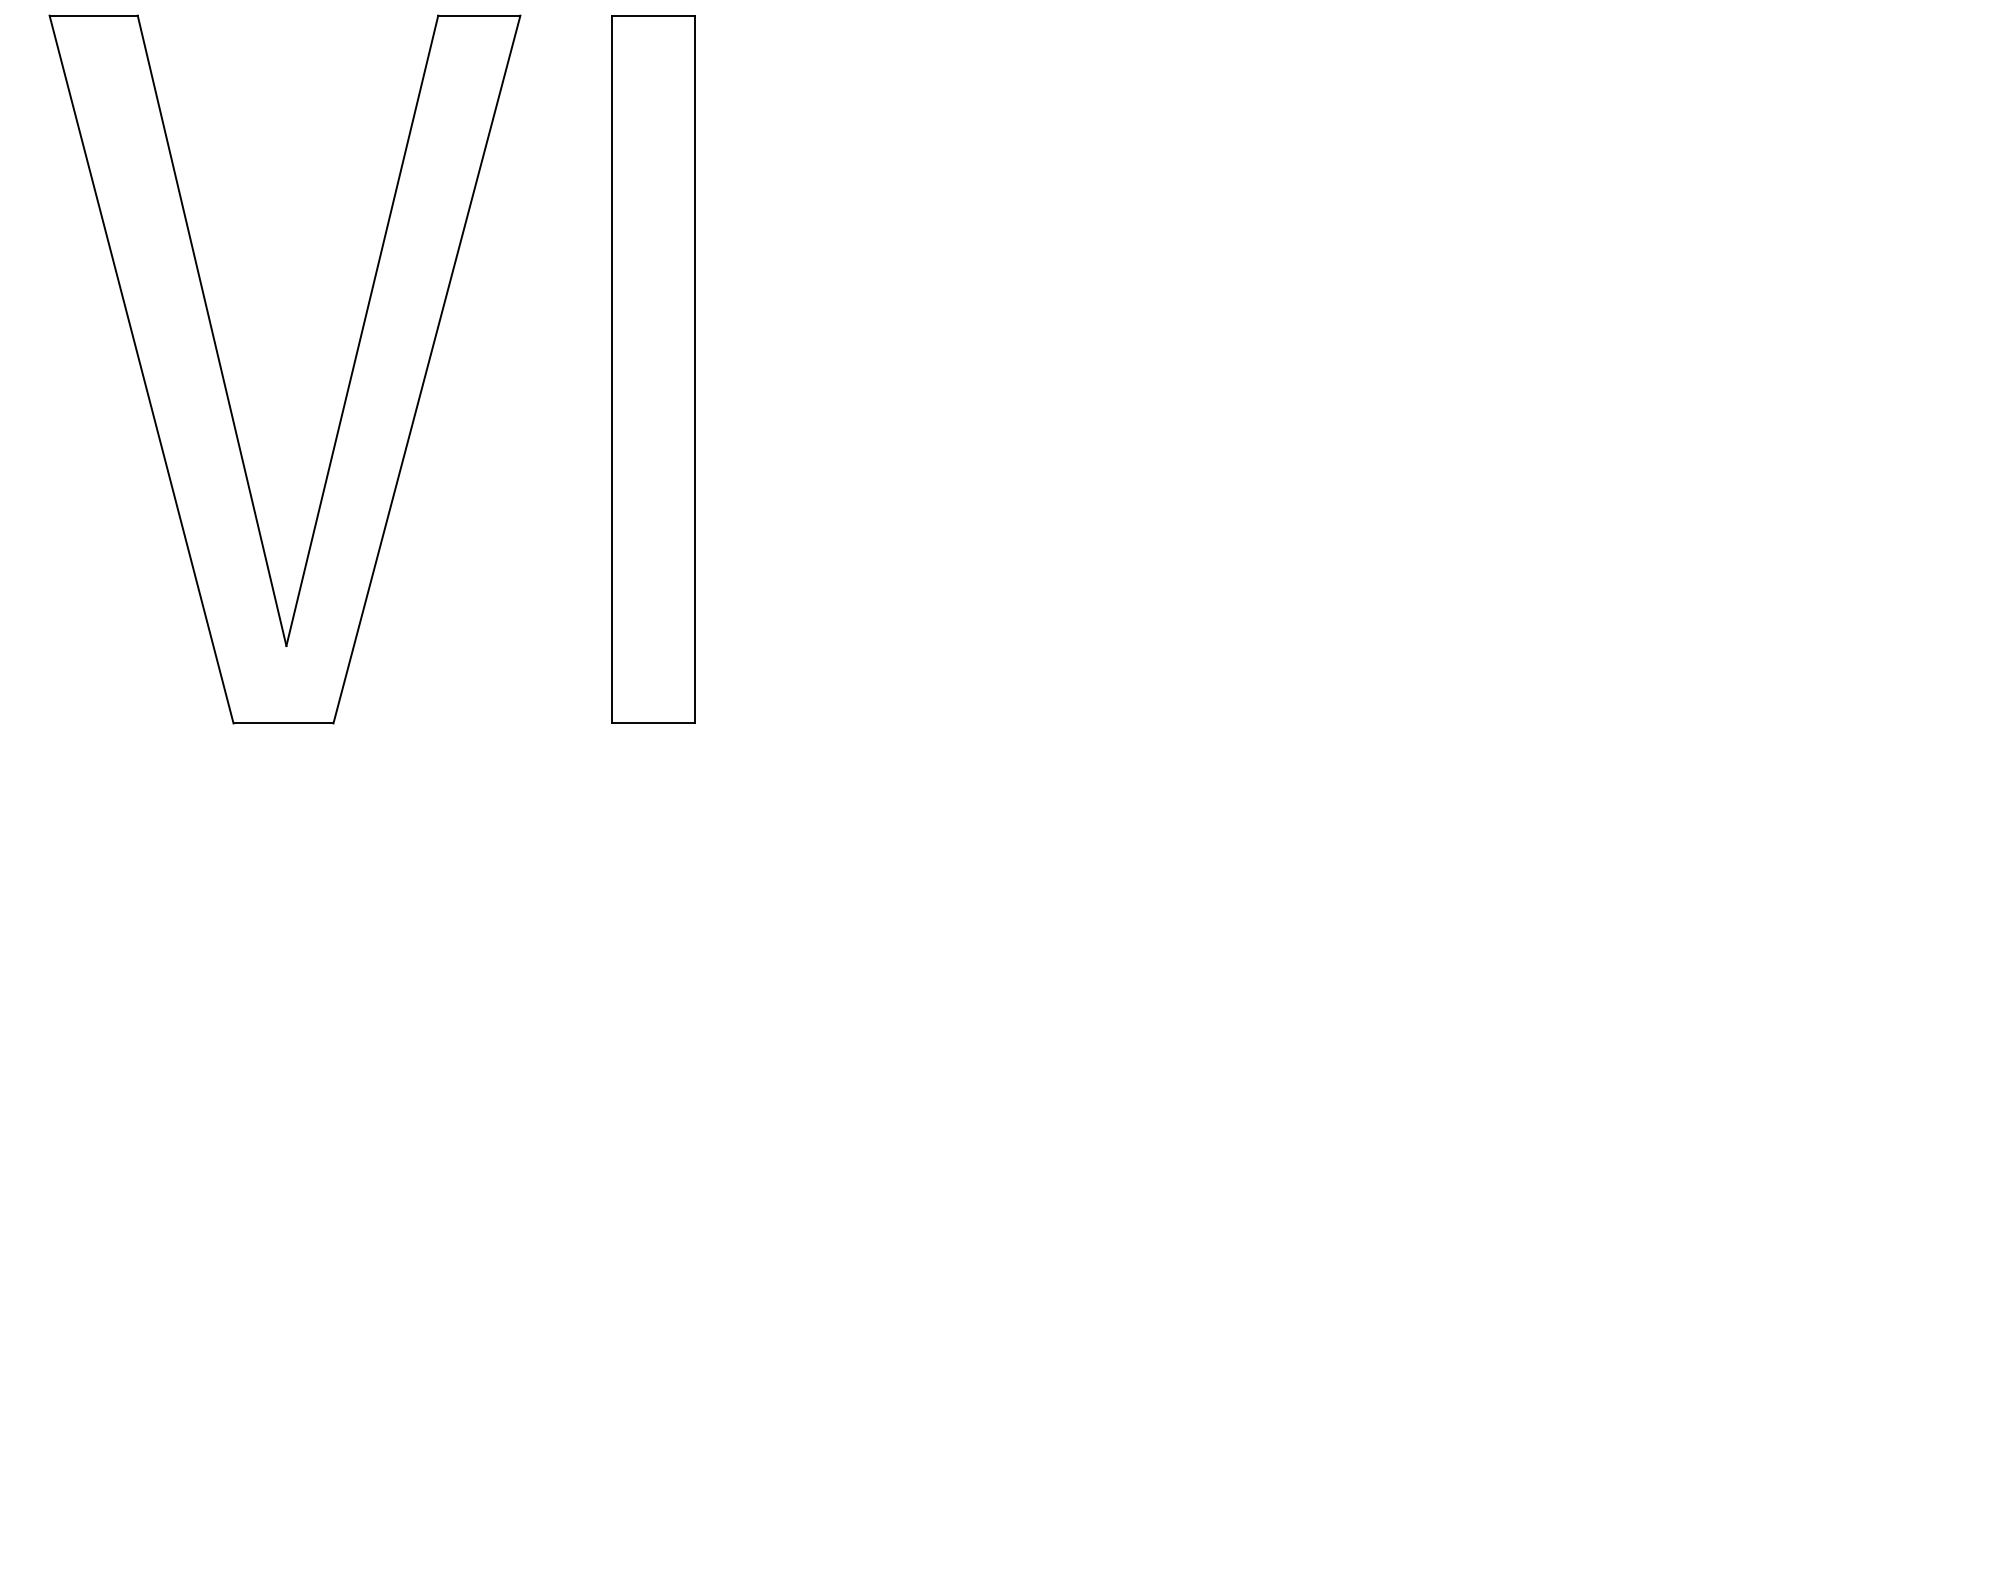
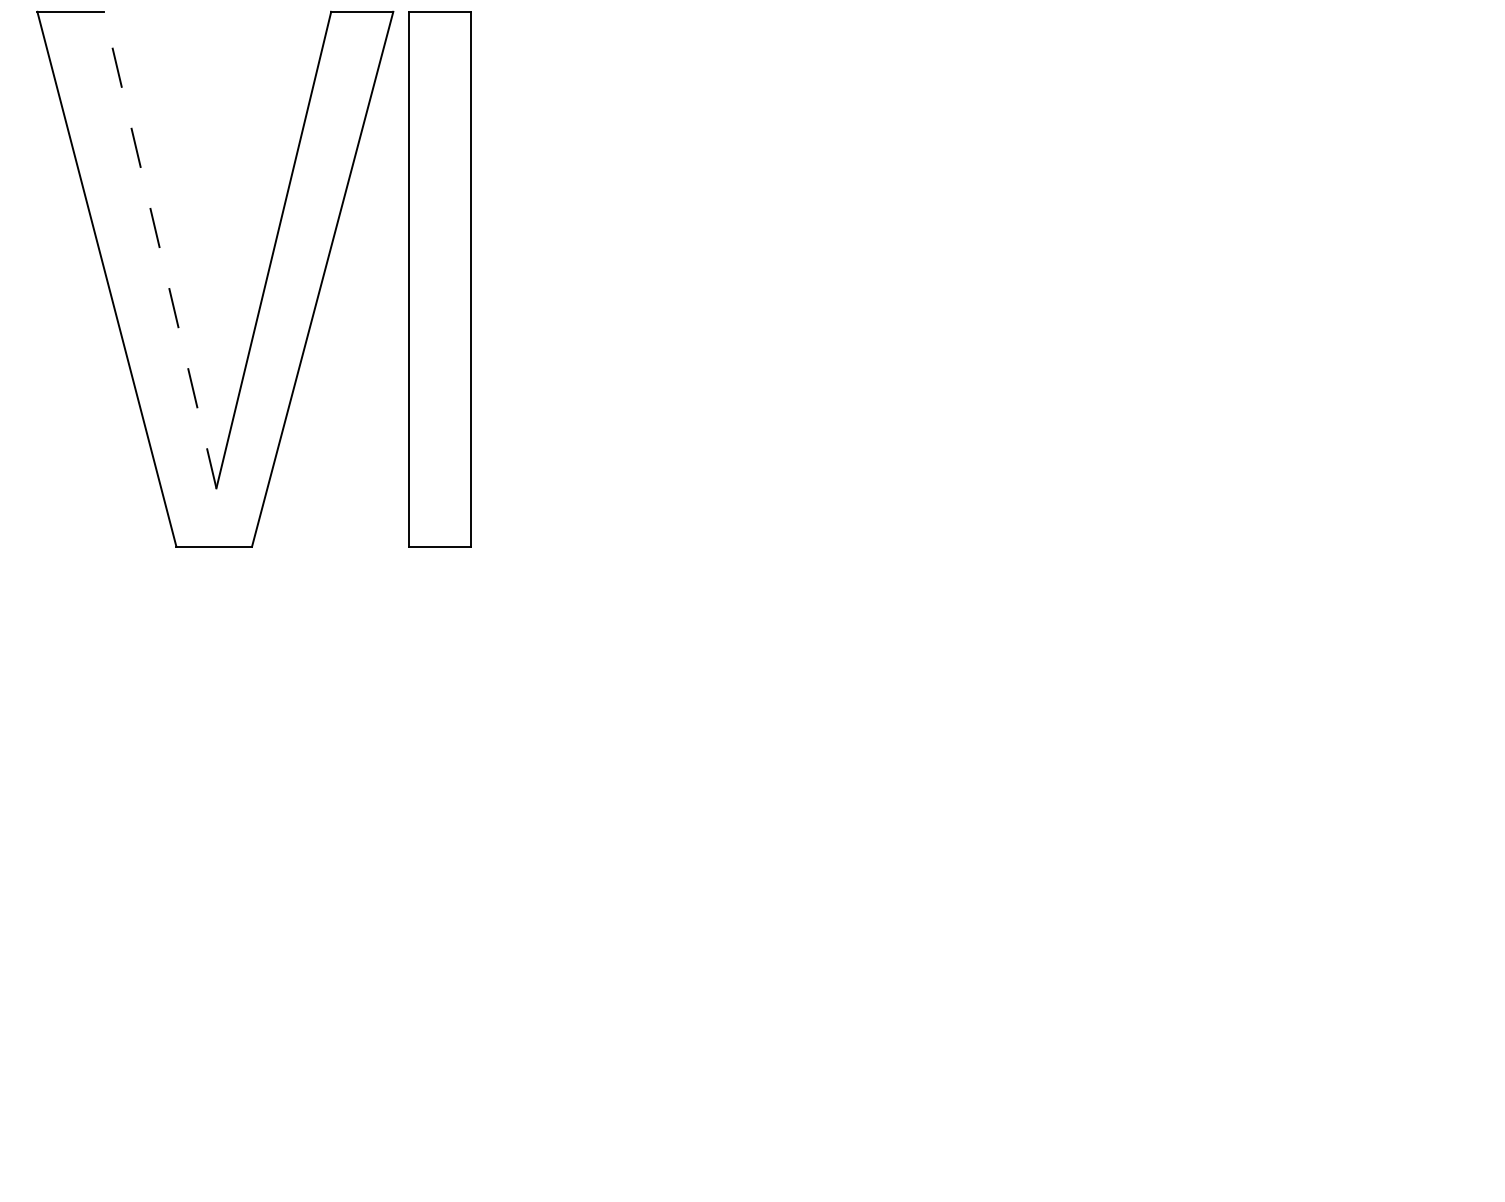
line: (212, 330) -> (160, 249), solid -> dashed
part: (653, 369) -> (440, 279), moved

